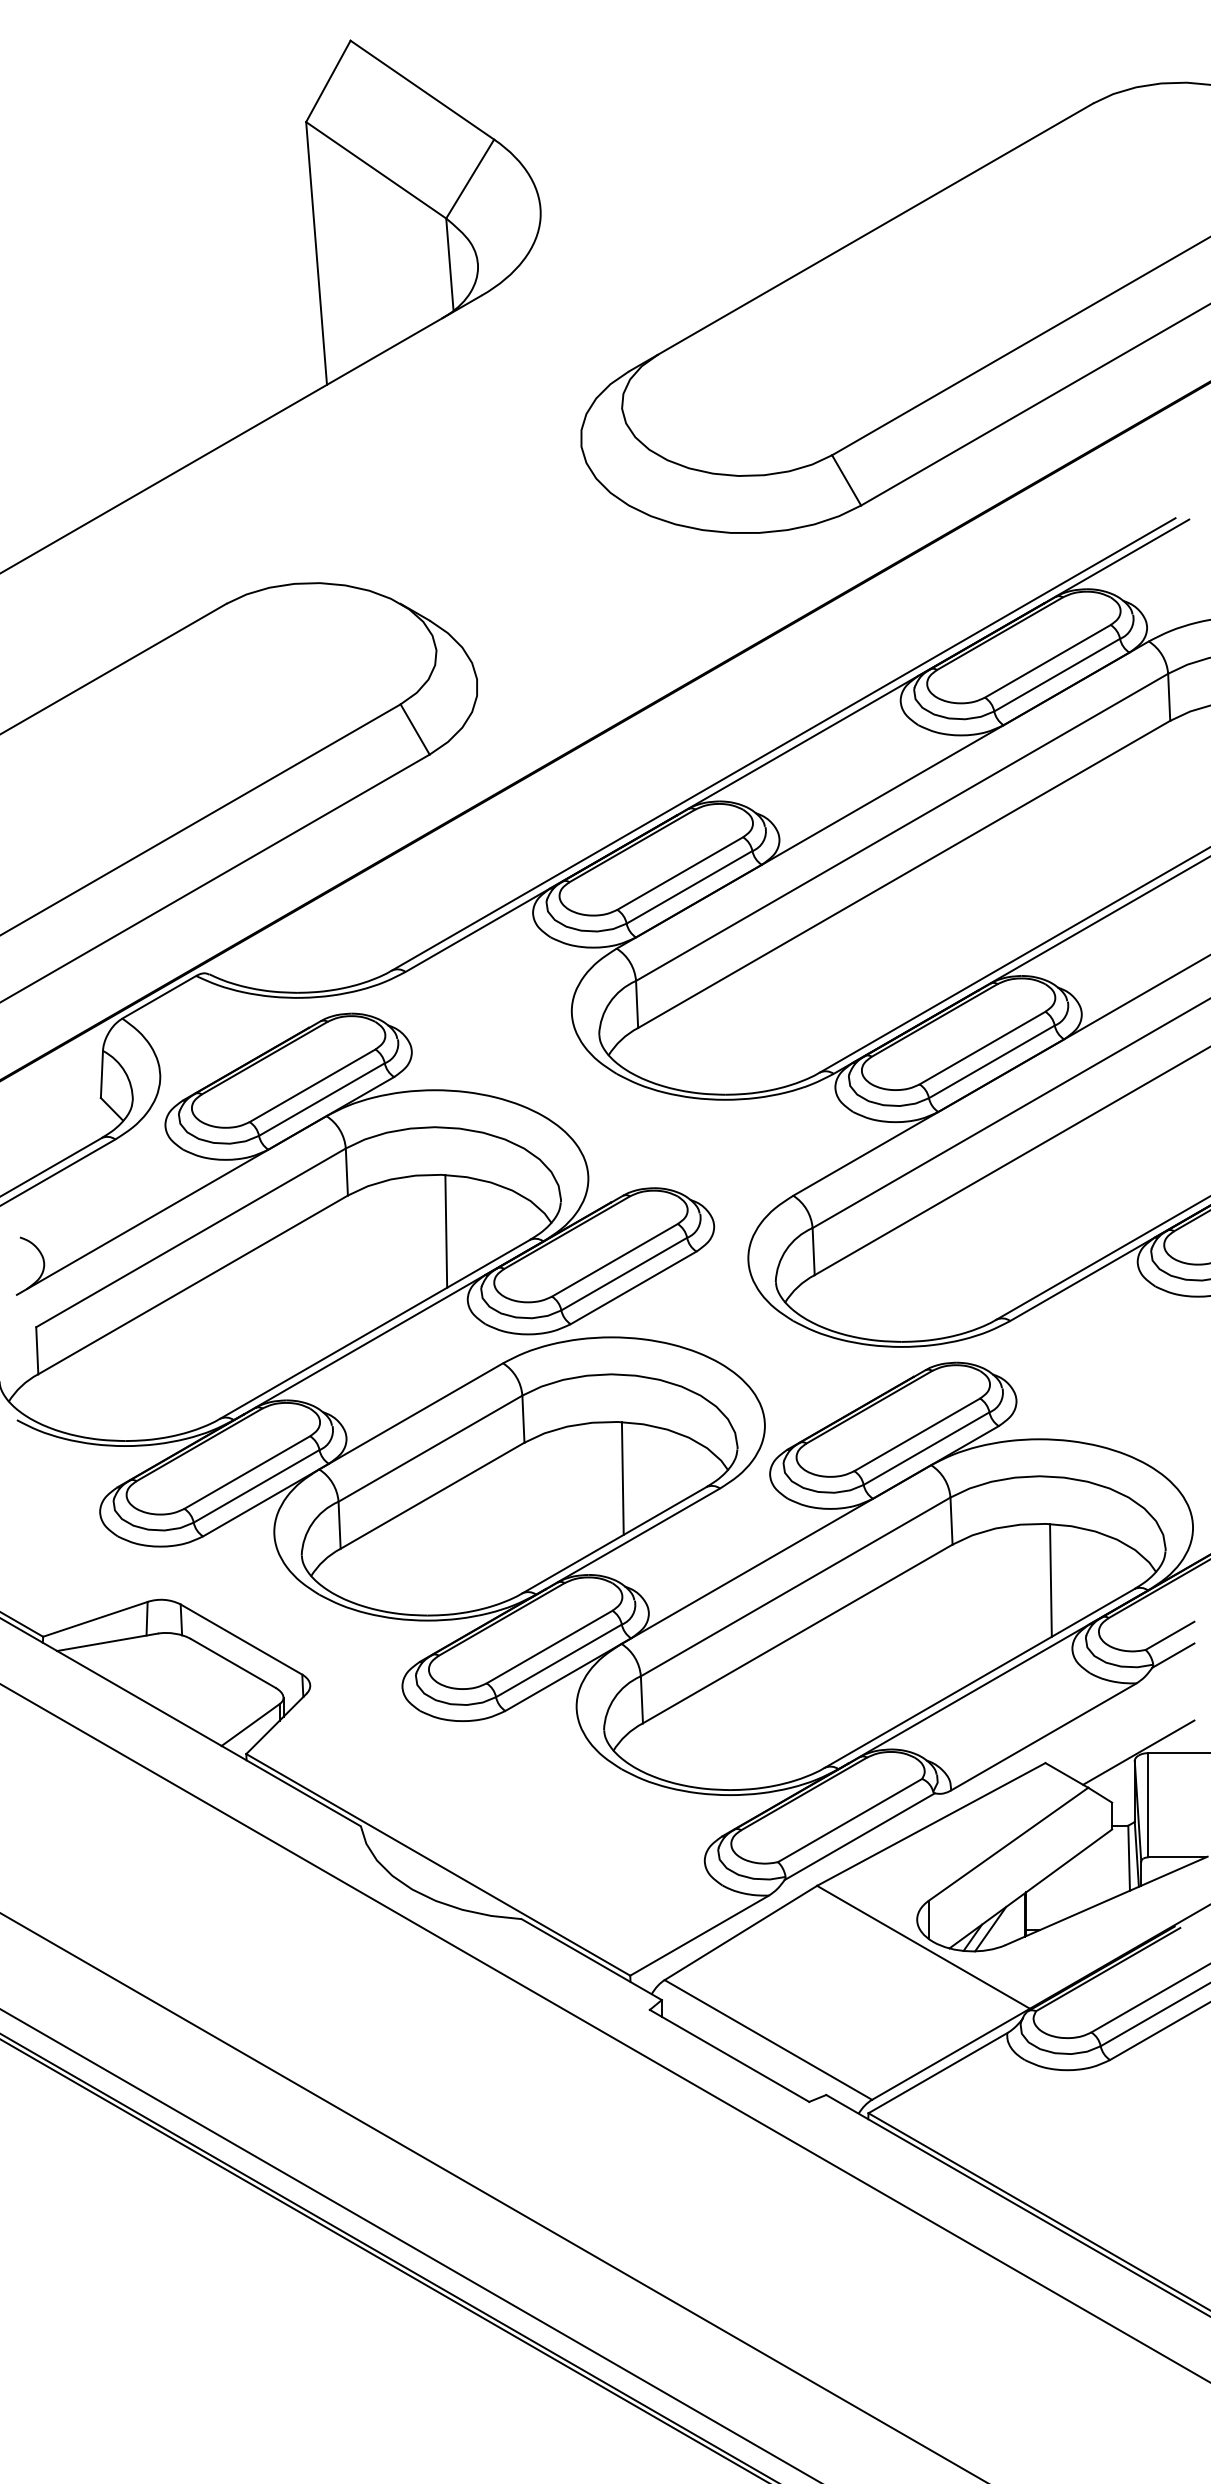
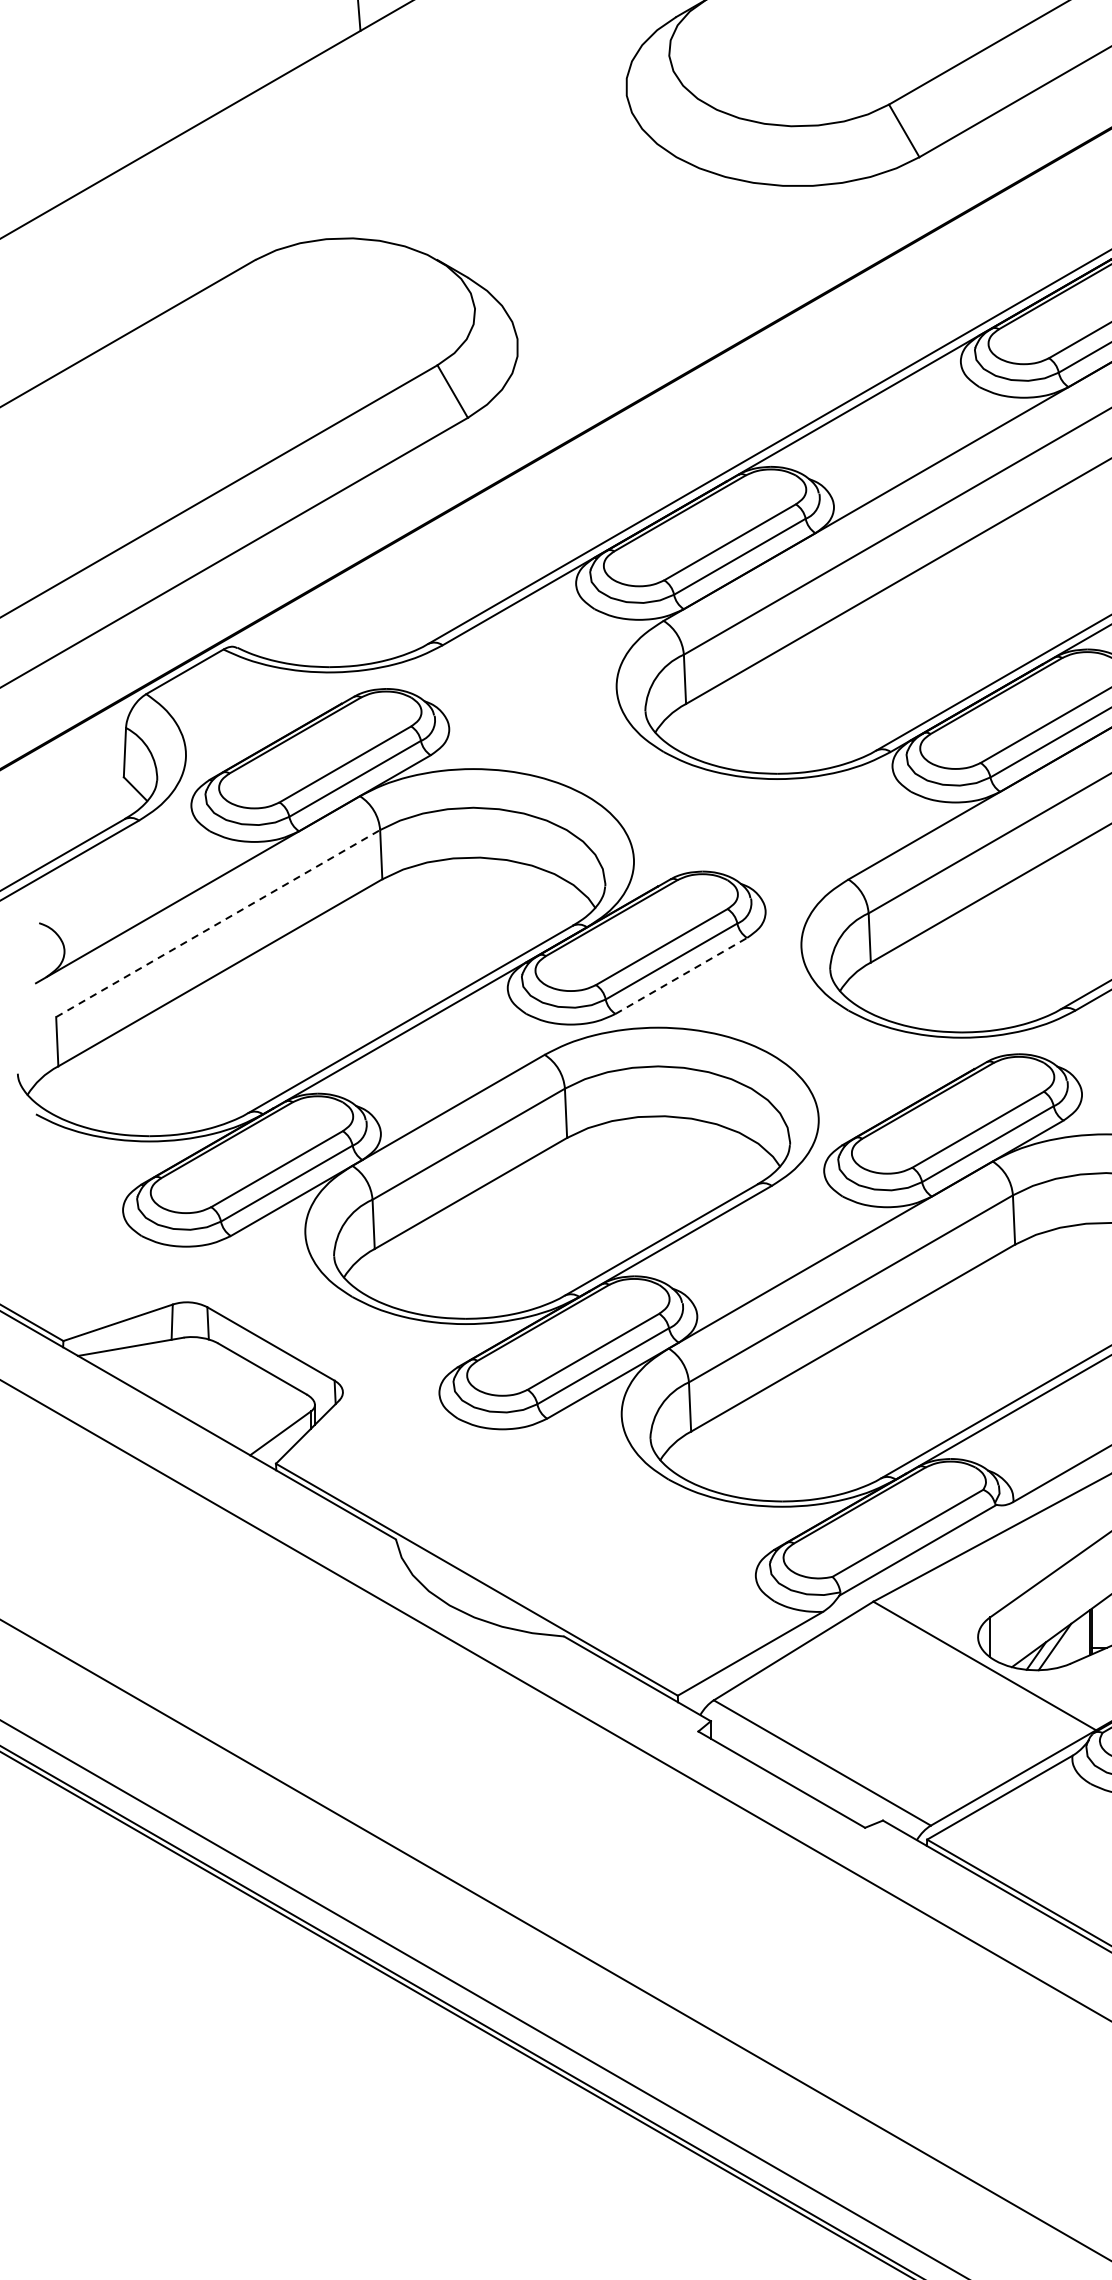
line: (446, 1231) -> (485, 916), removed
line: (191, 1237) -> (218, 923), solid -> dashed
line: (633, 1287) -> (681, 975), solid -> dashed
line: (622, 1478) -> (669, 1175), removed

